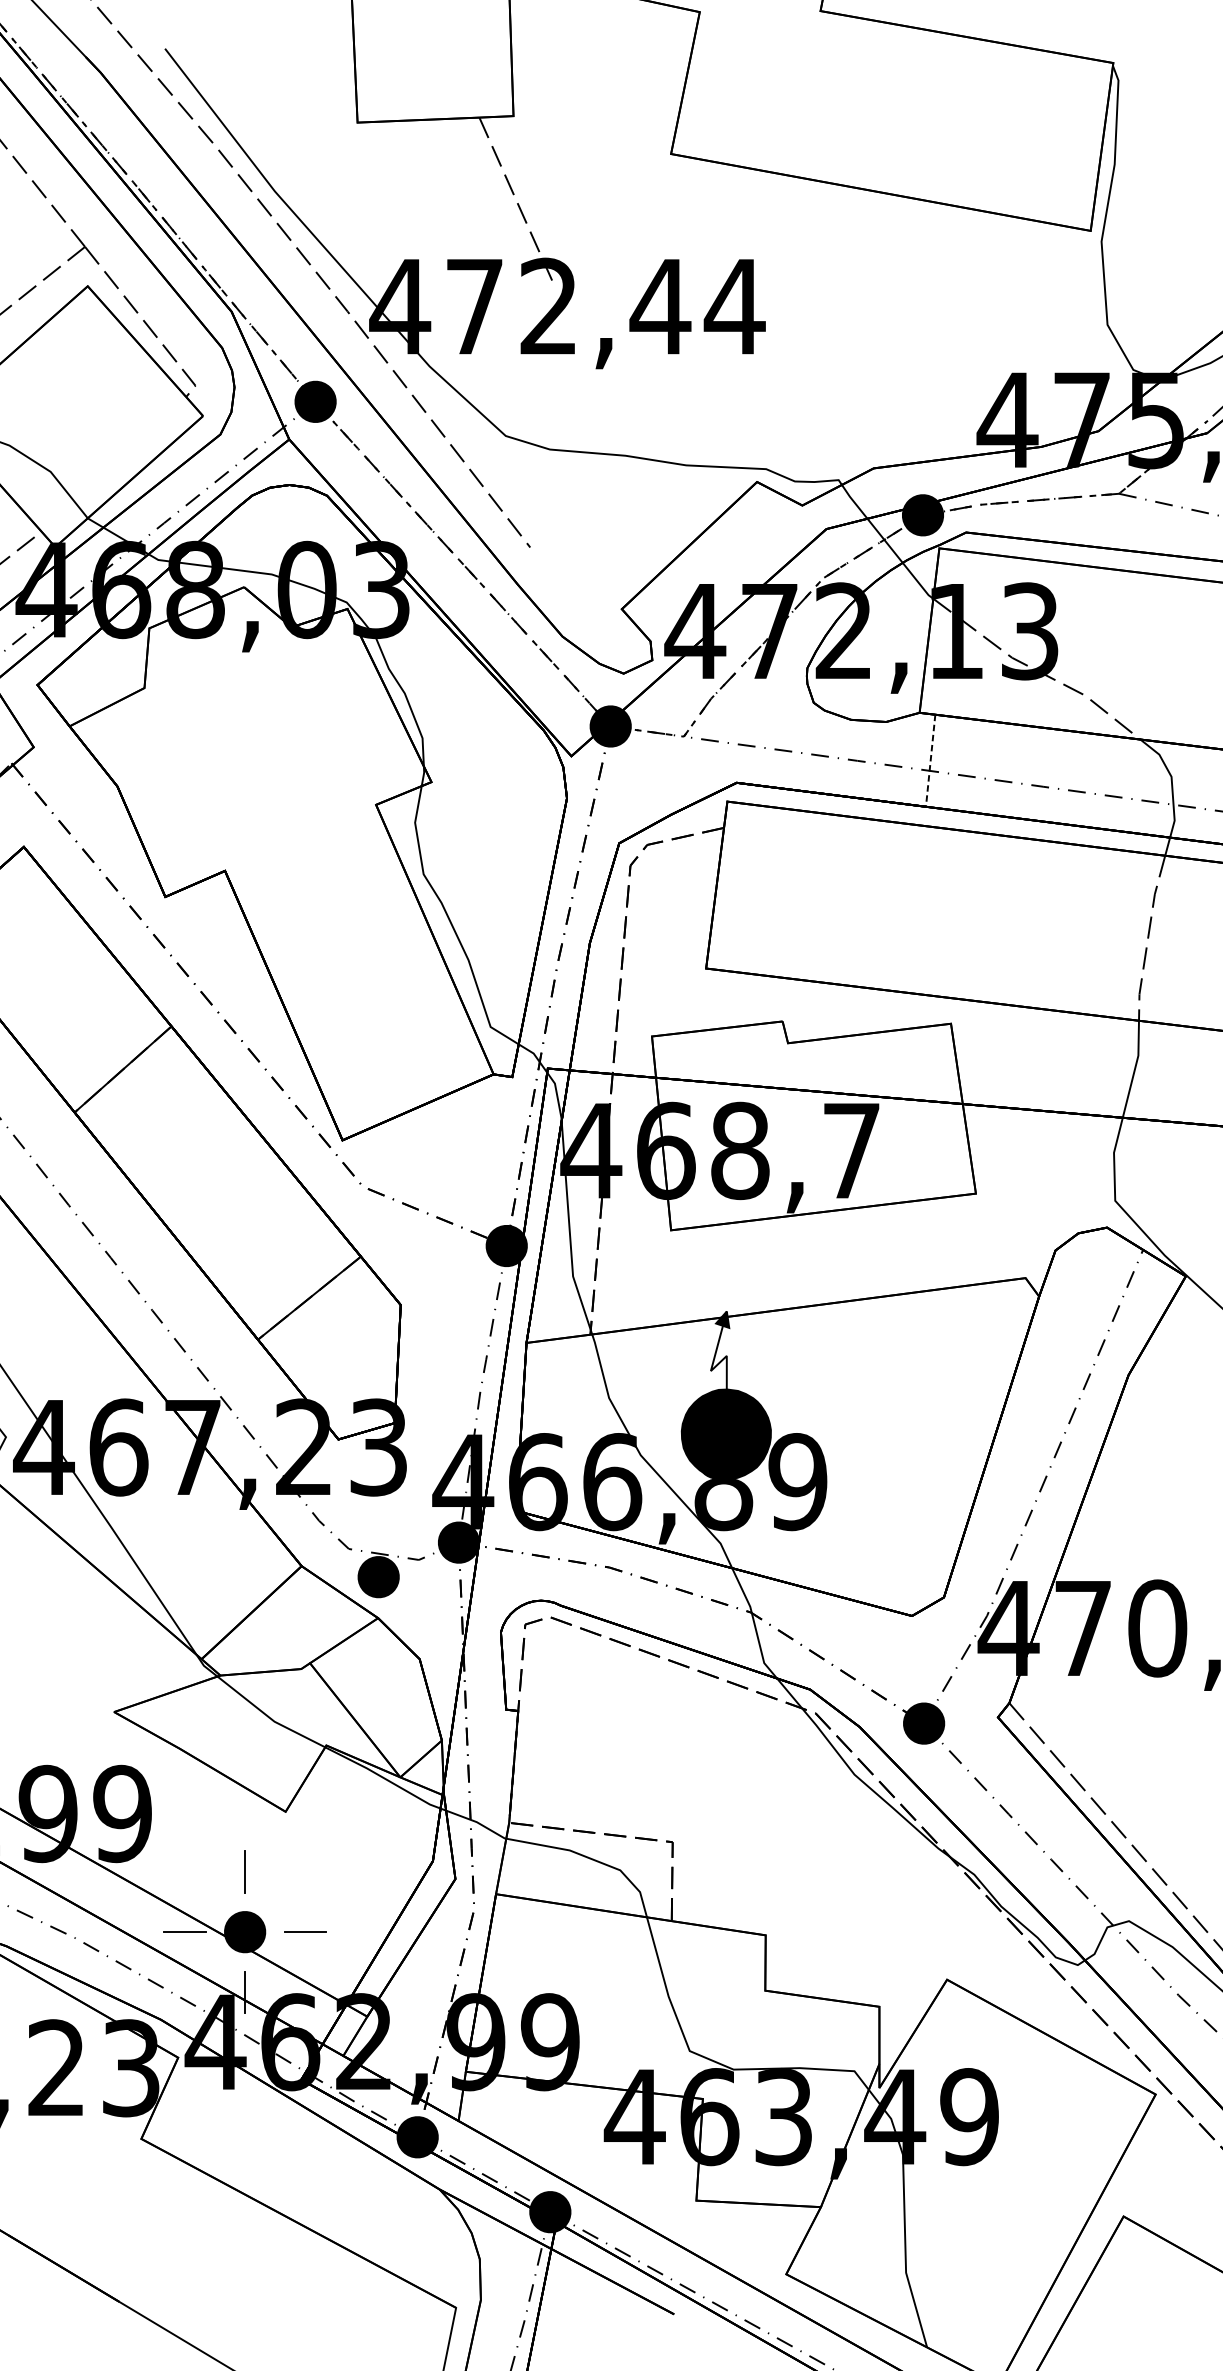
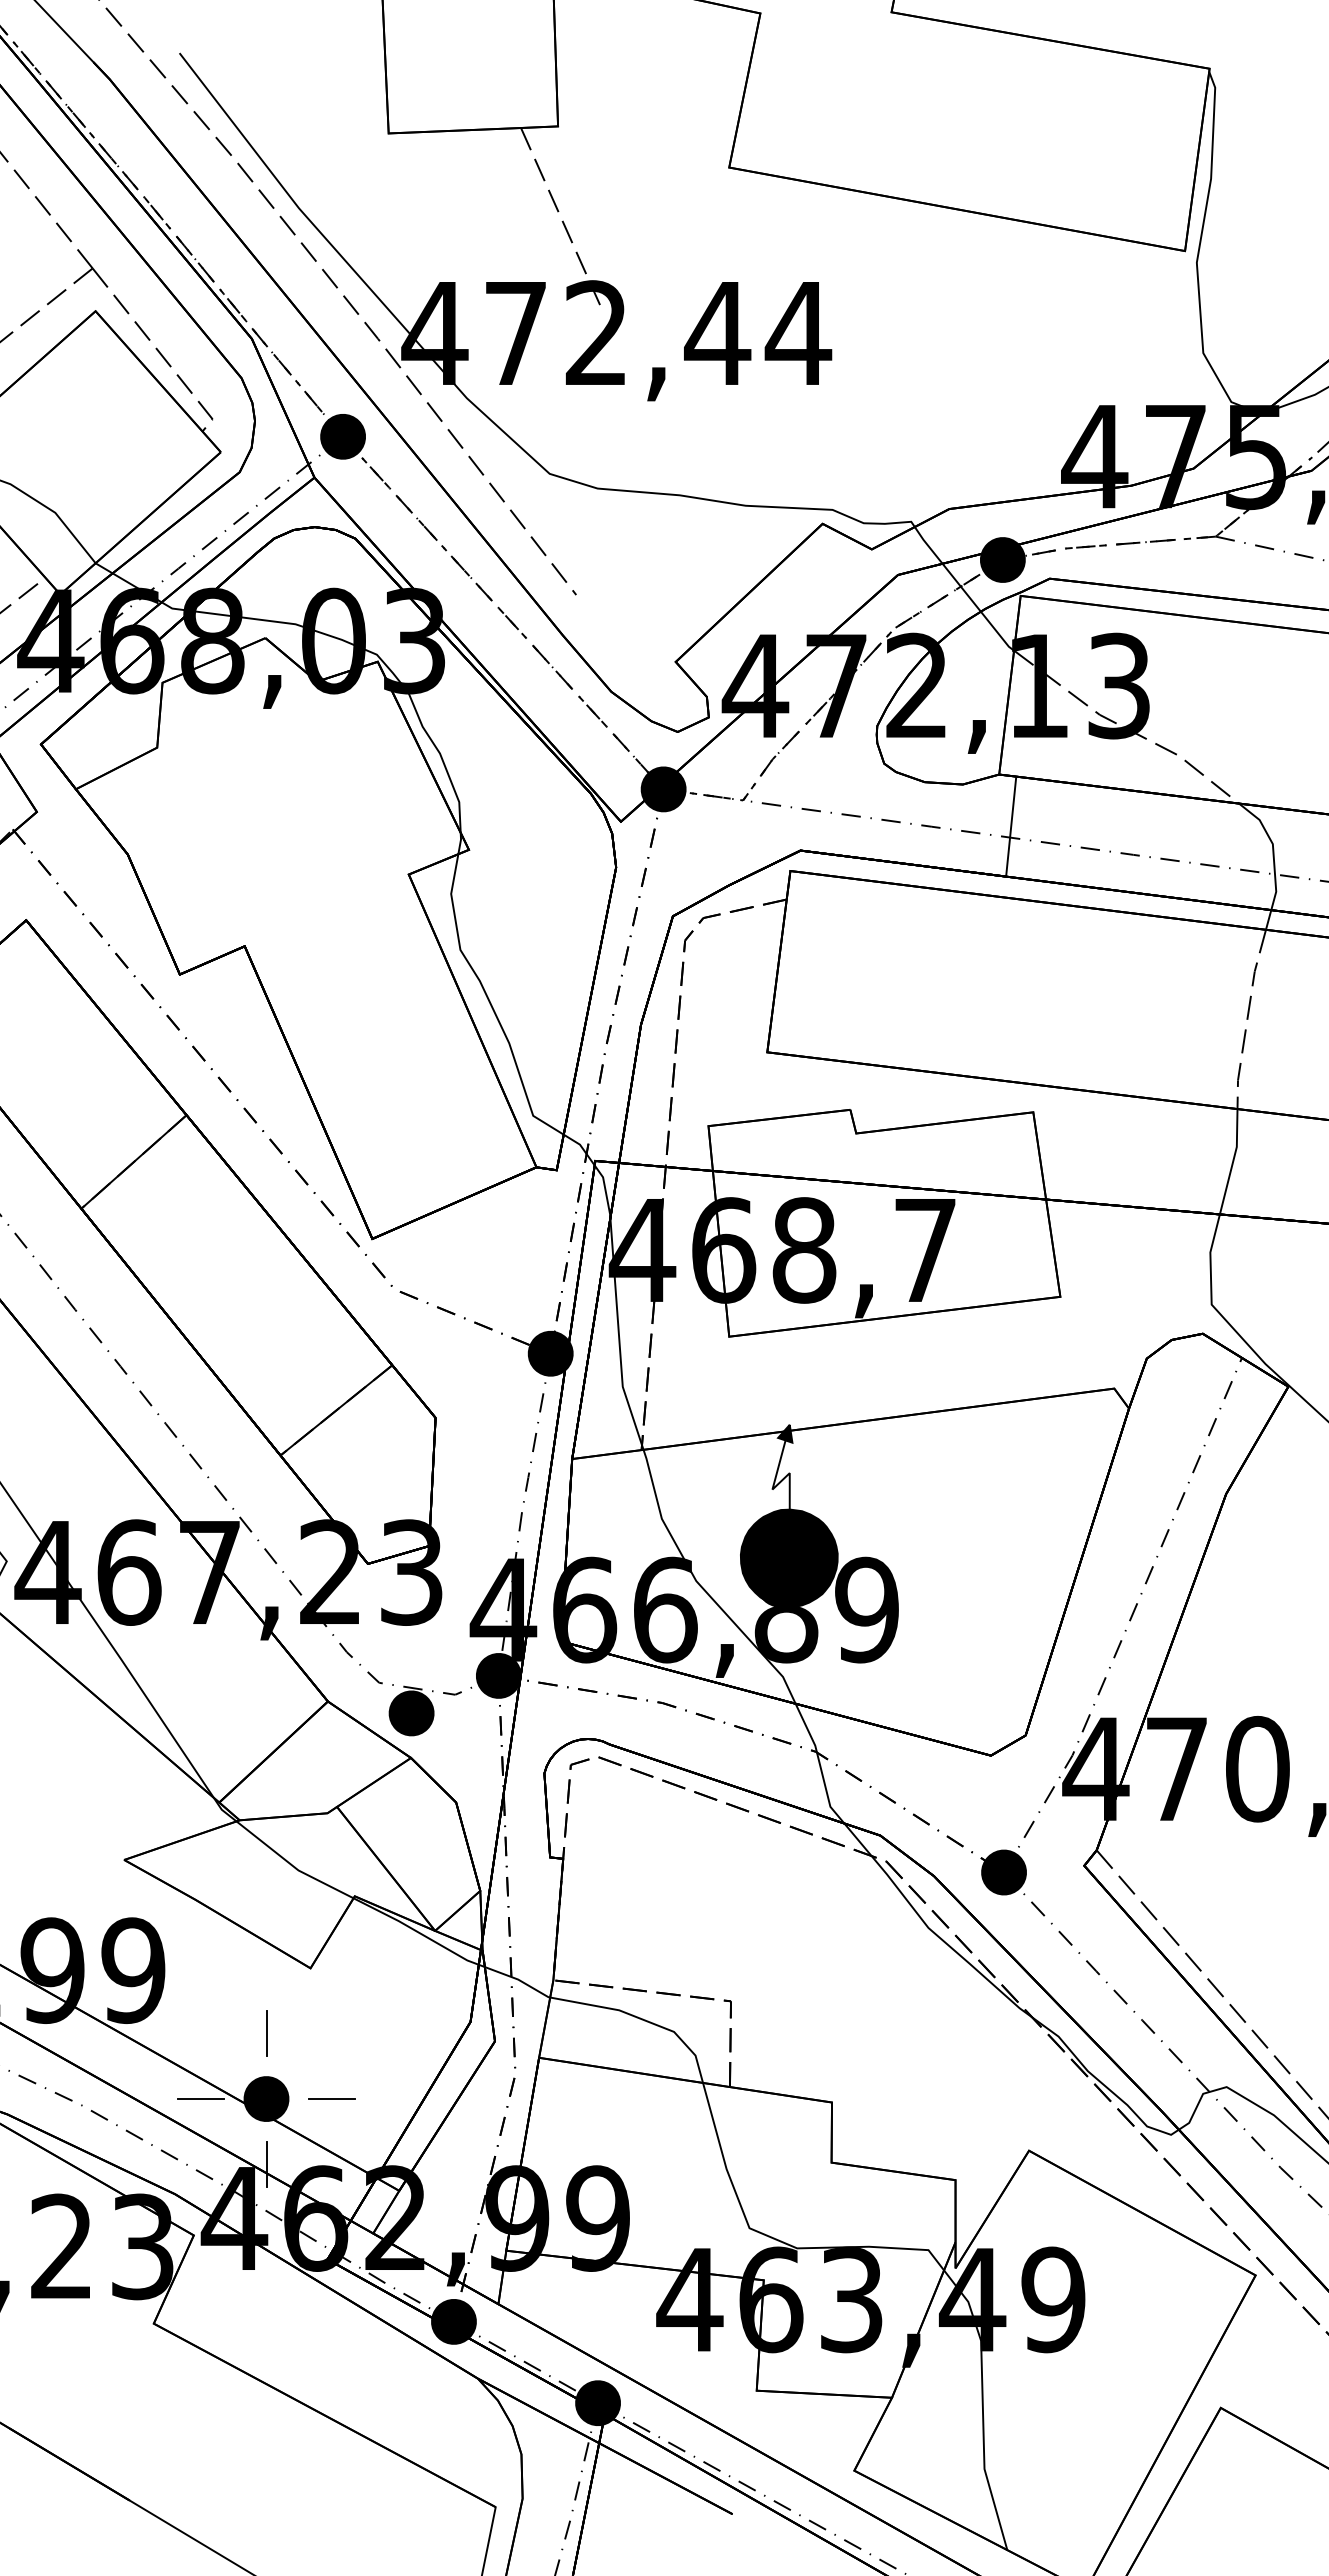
line: (930, 761) -> (1011, 827), dashed -> solid

